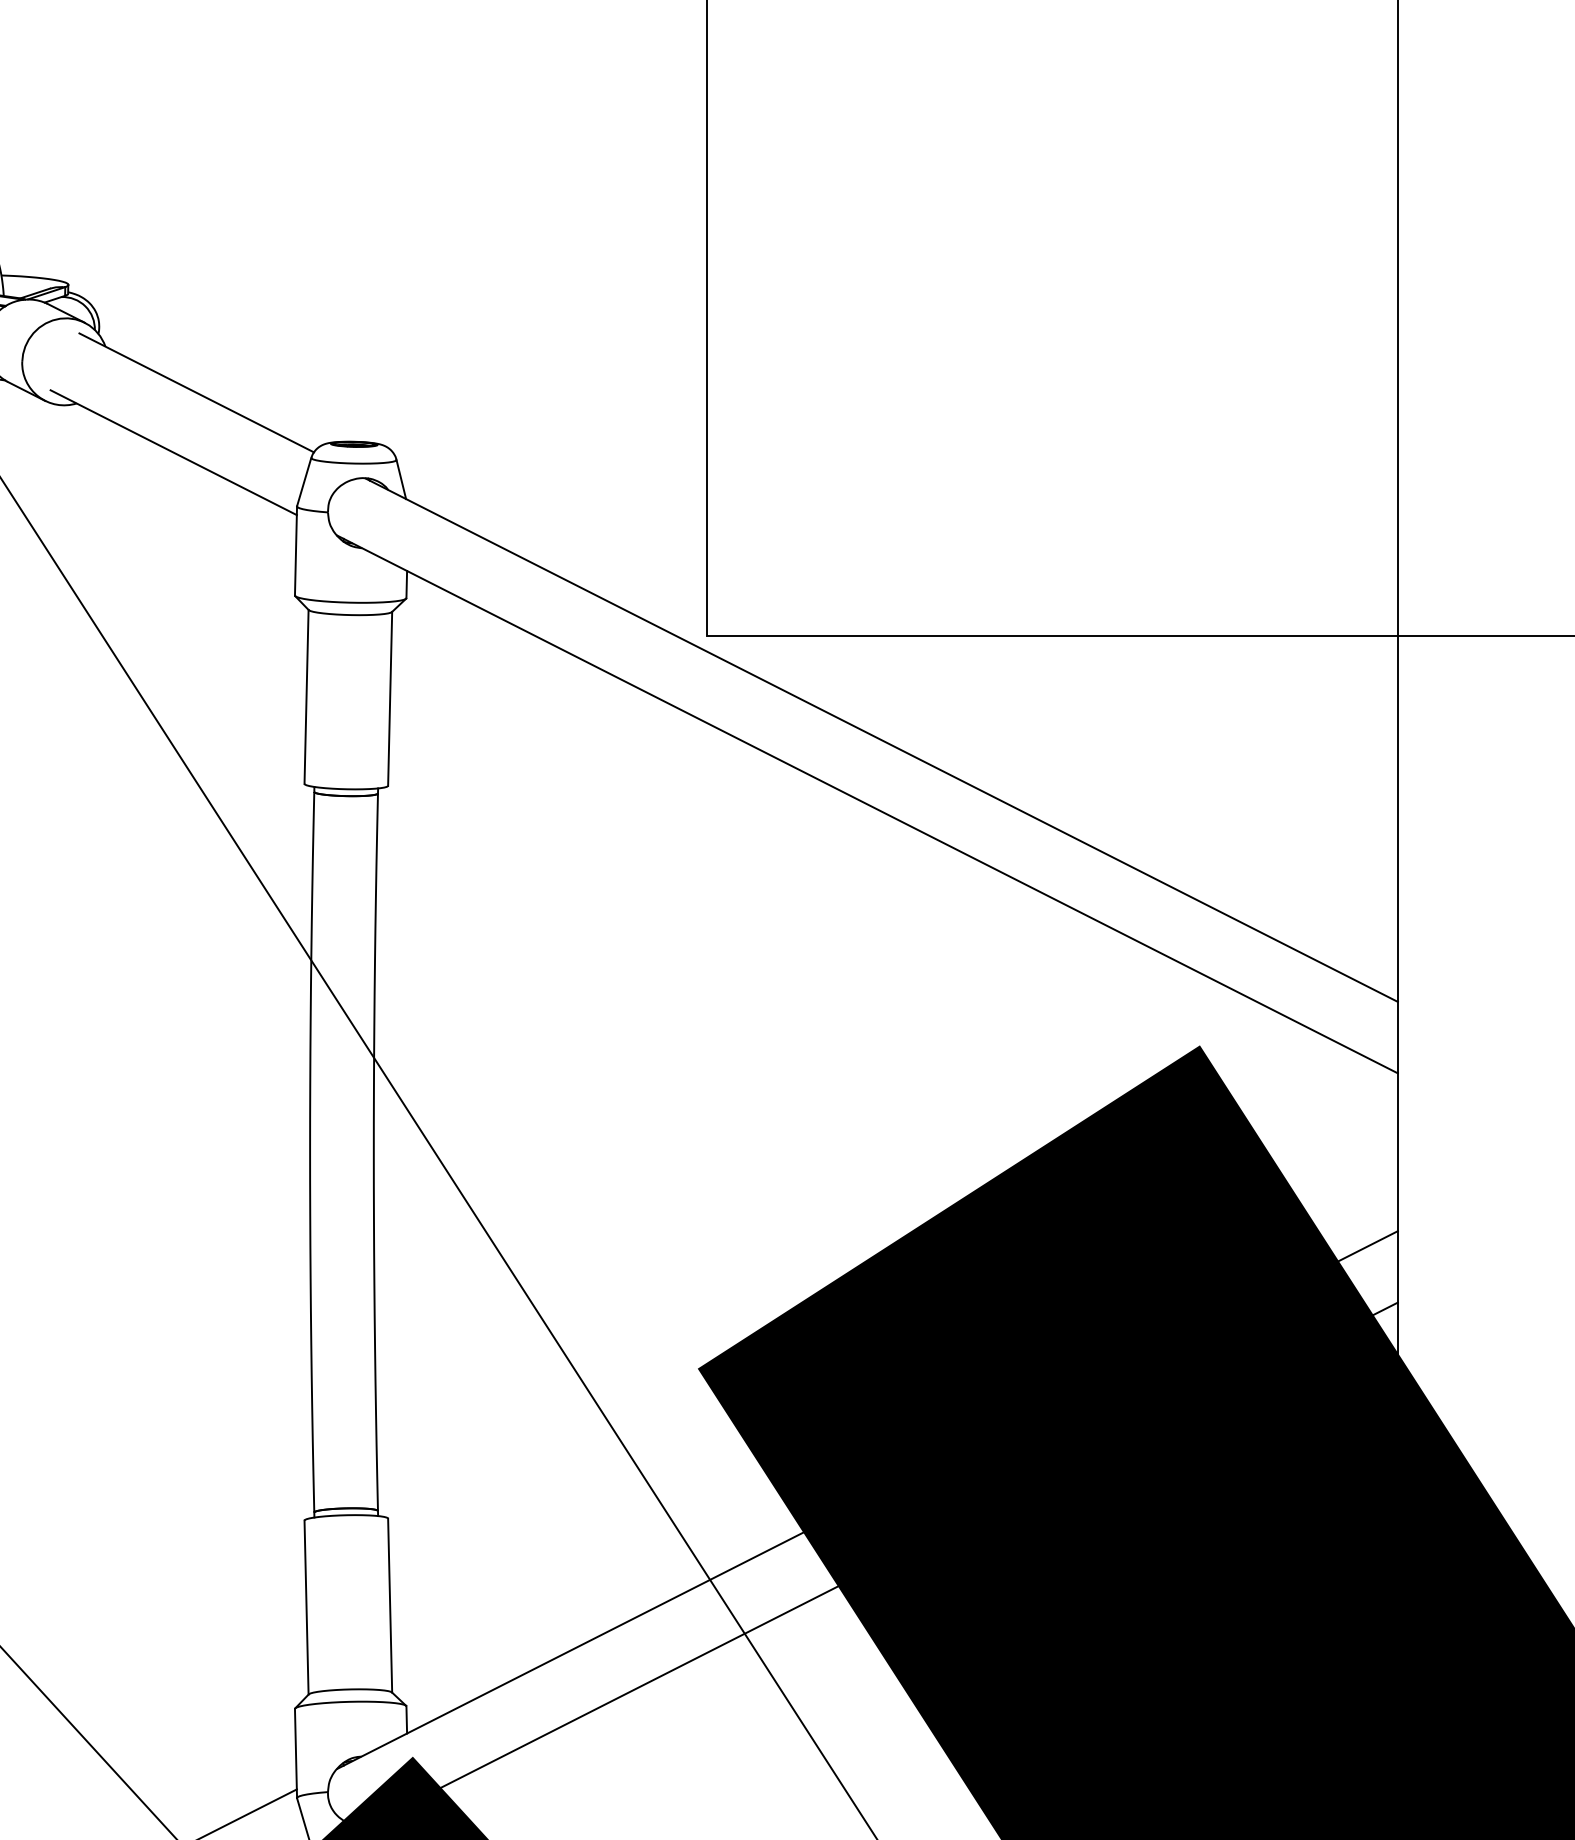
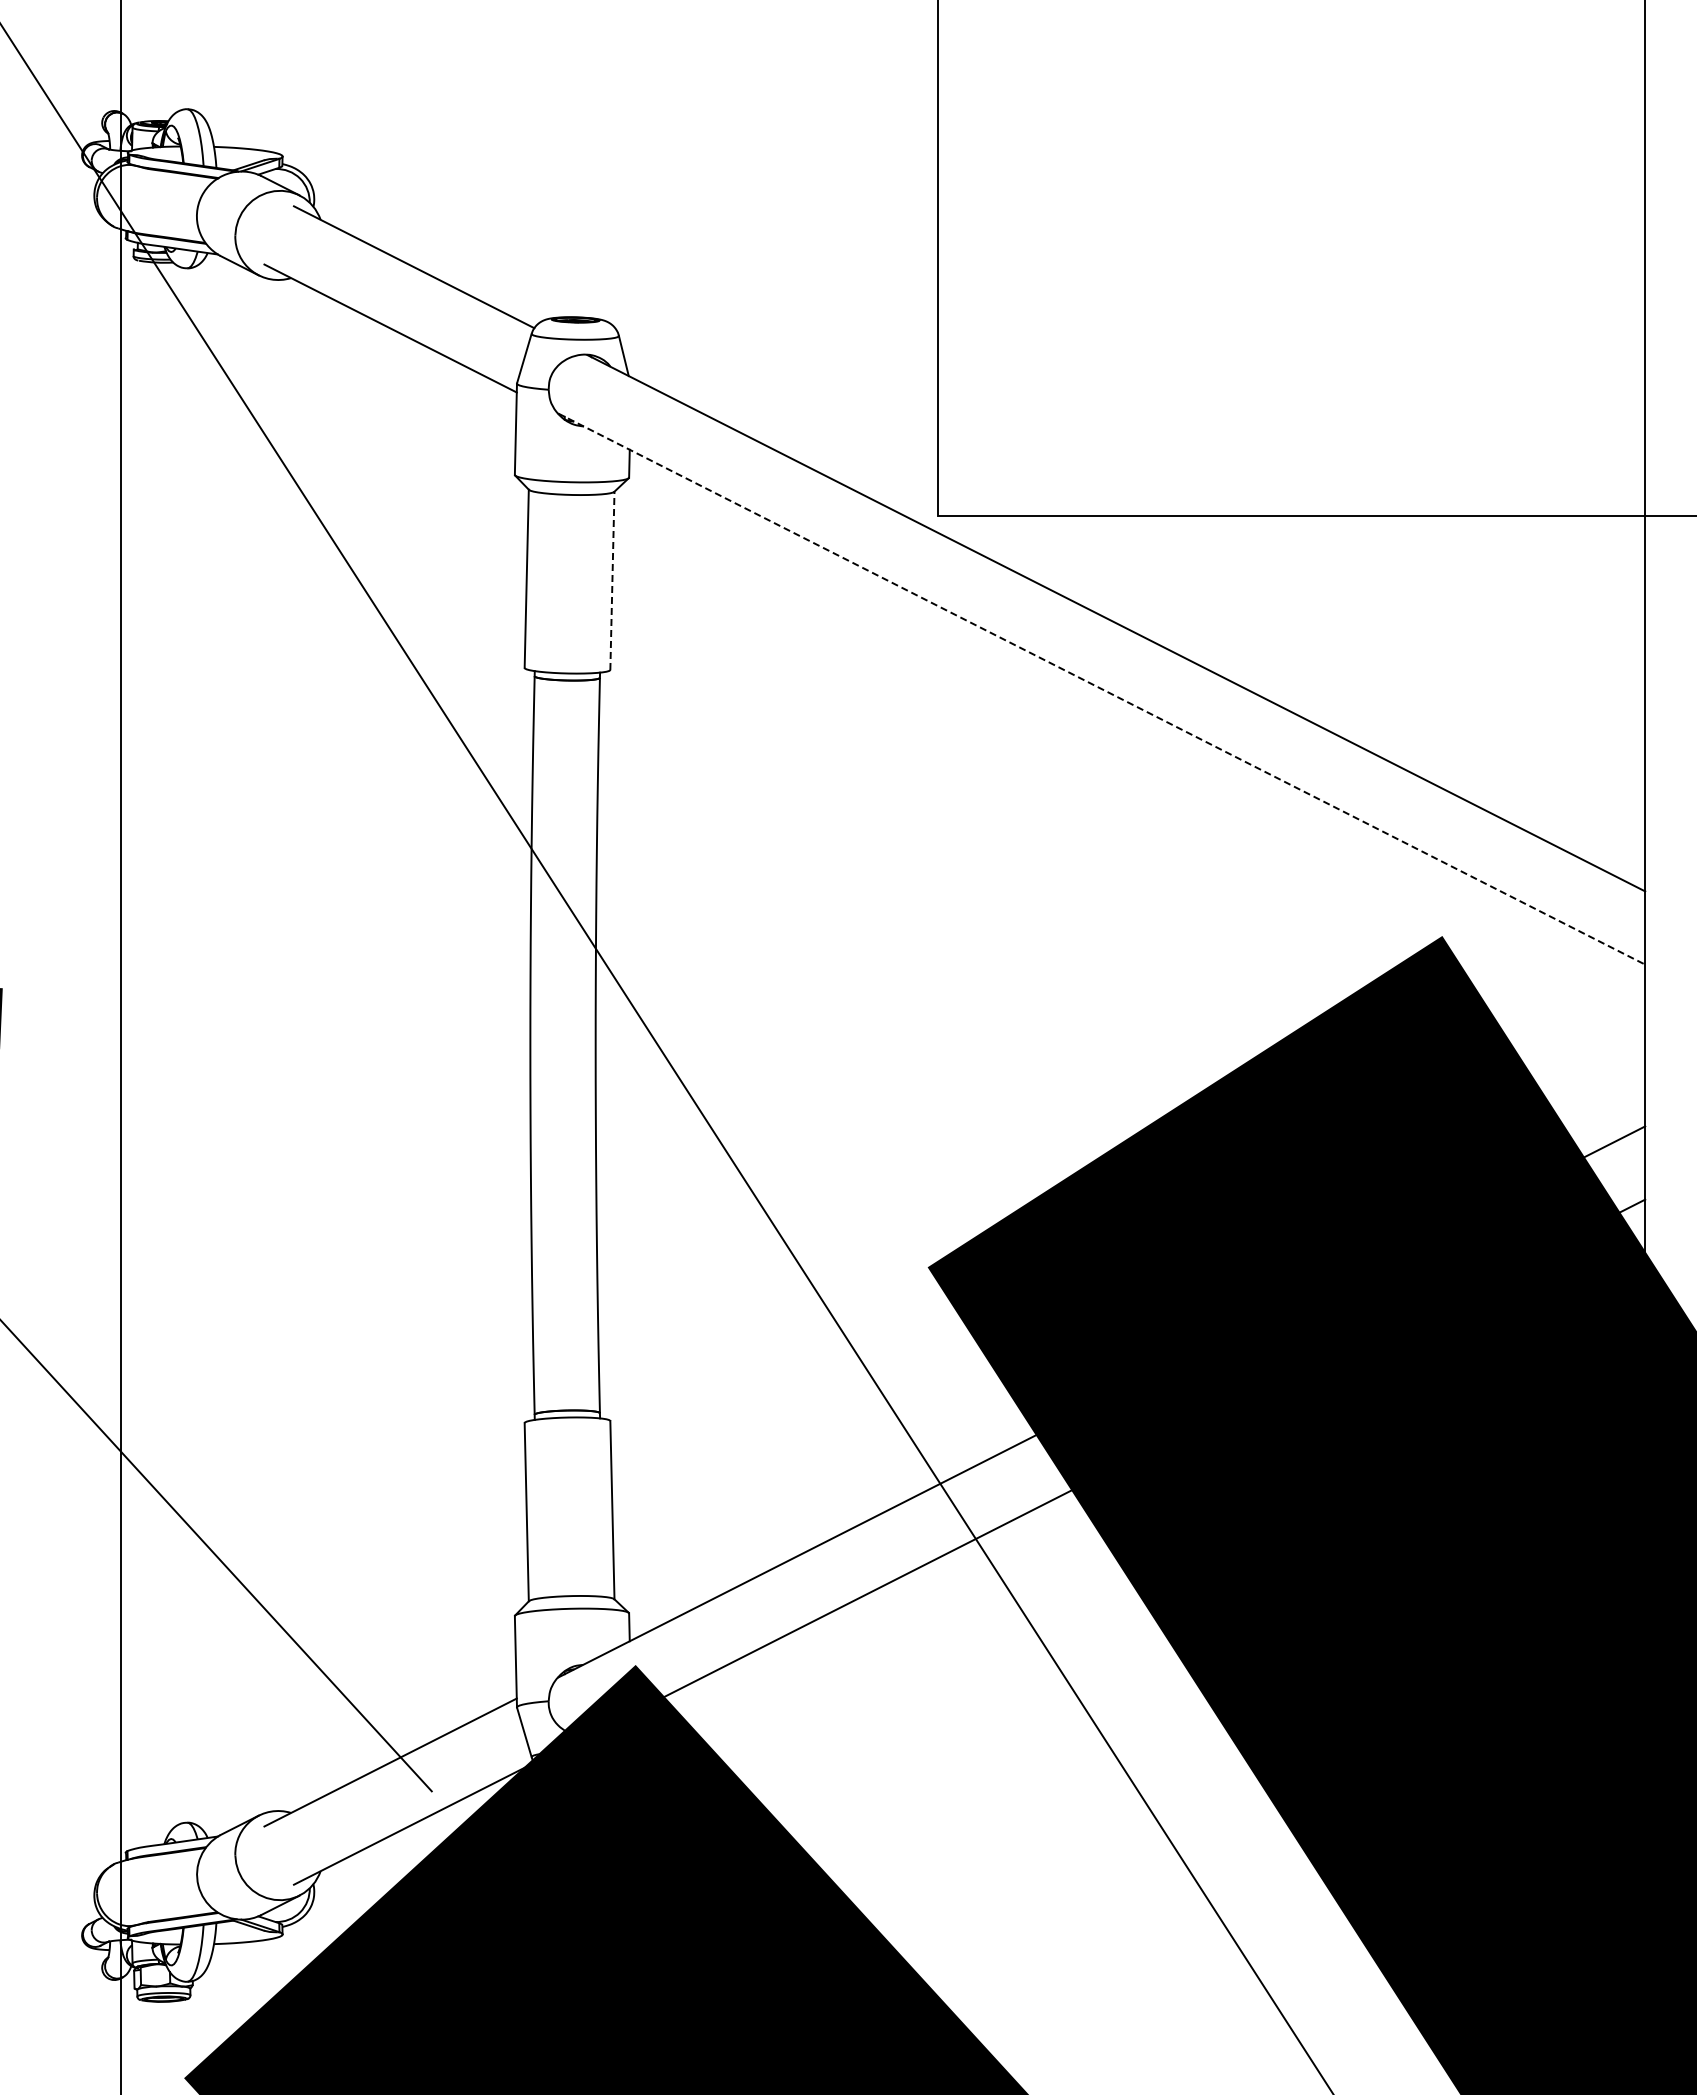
line: (390, 698) -> (612, 580), solid -> dashed
line: (868, 804) -> (1102, 689), solid -> dashed

